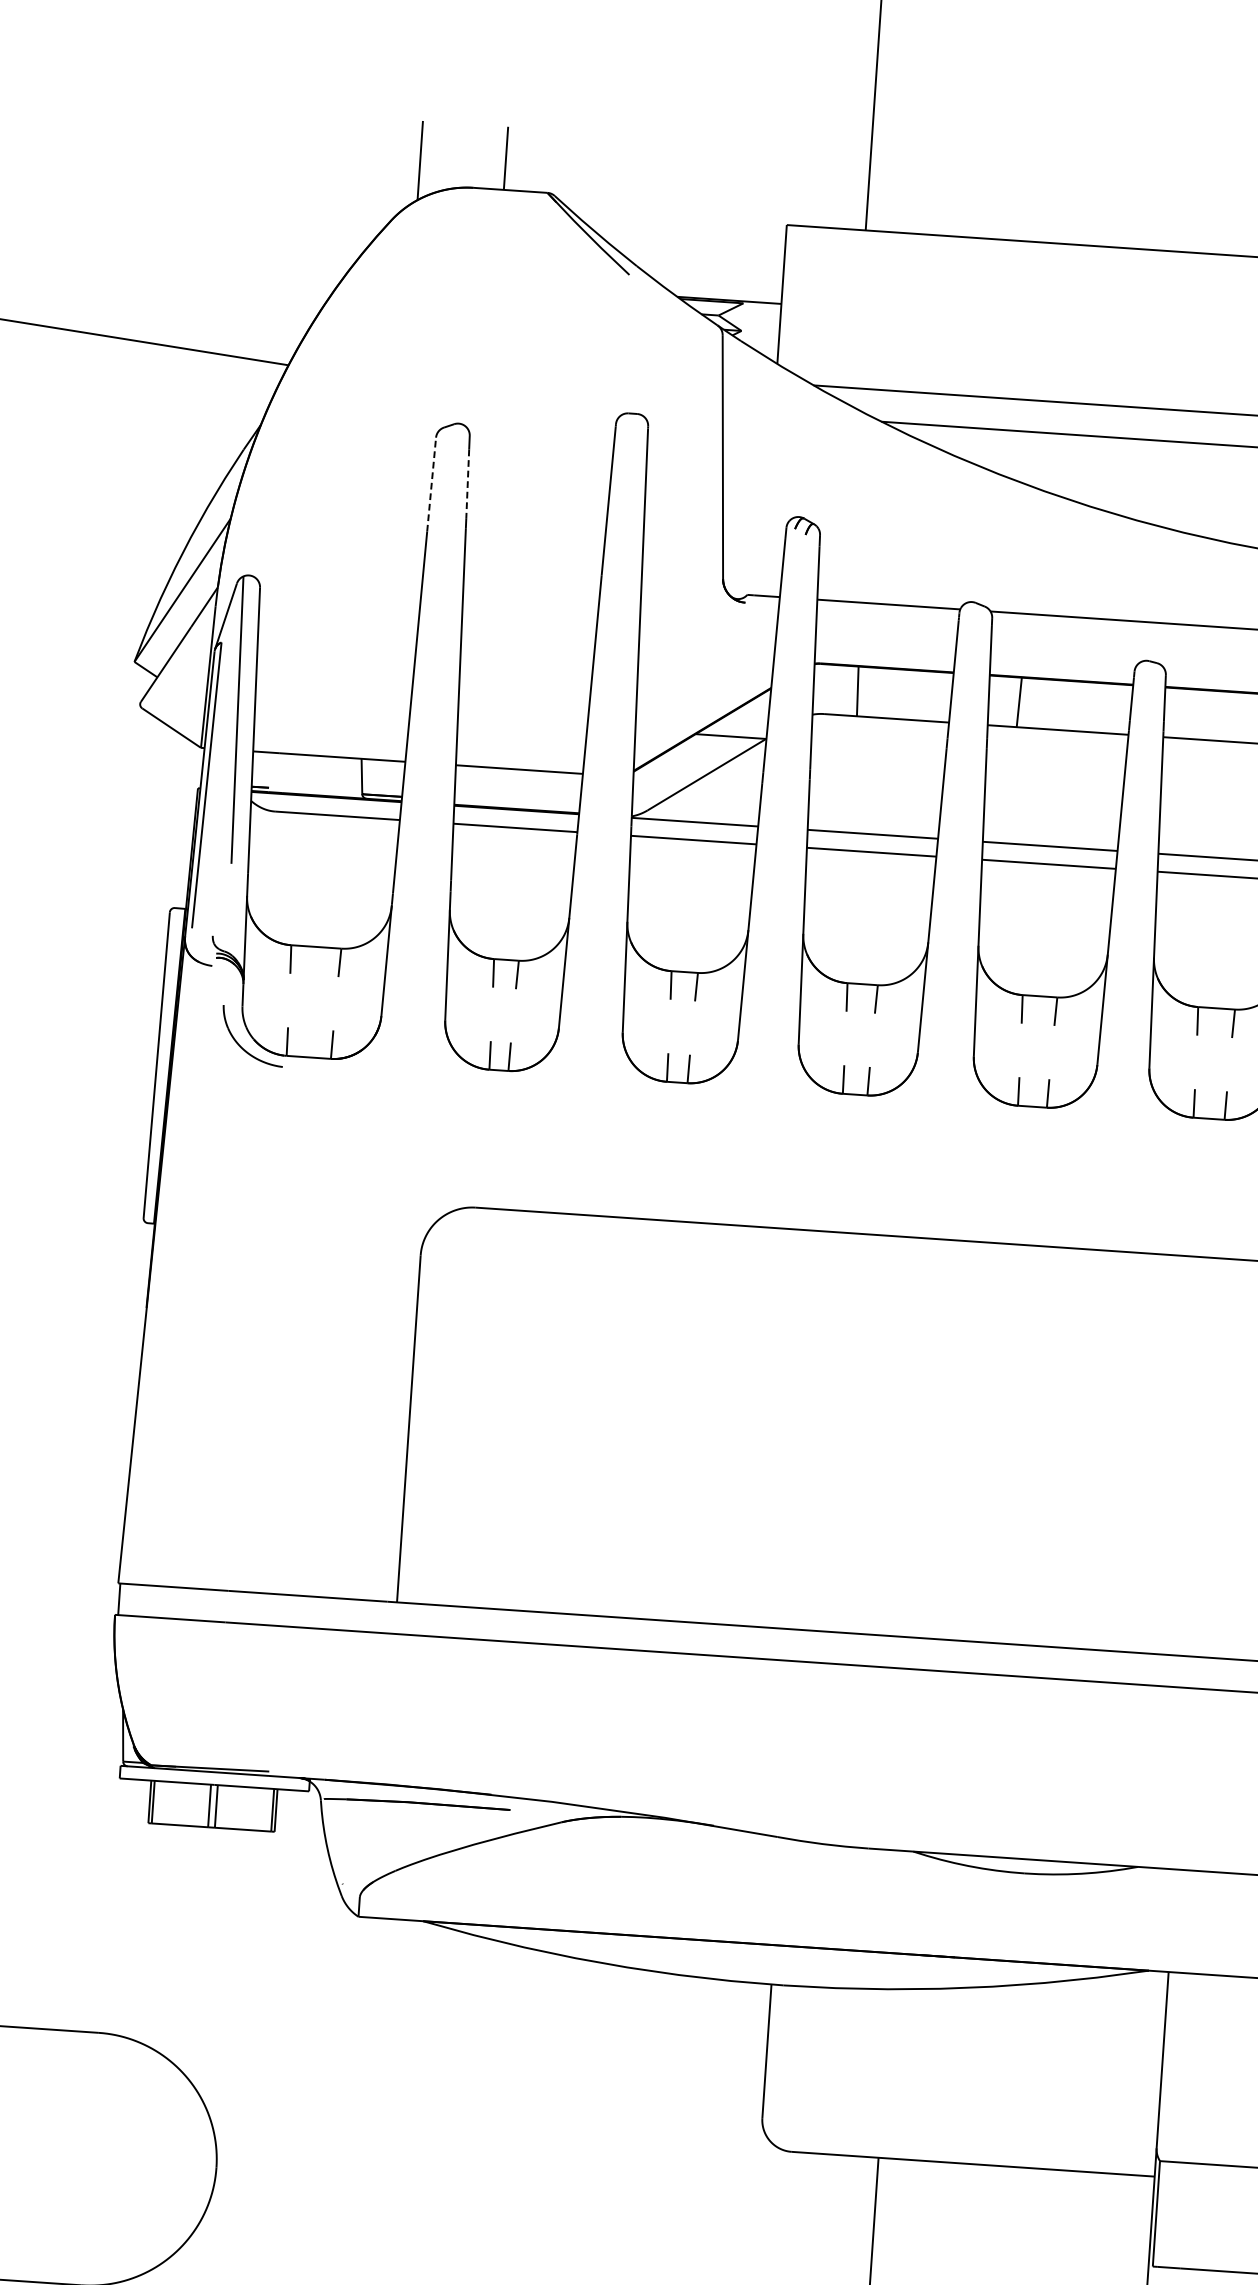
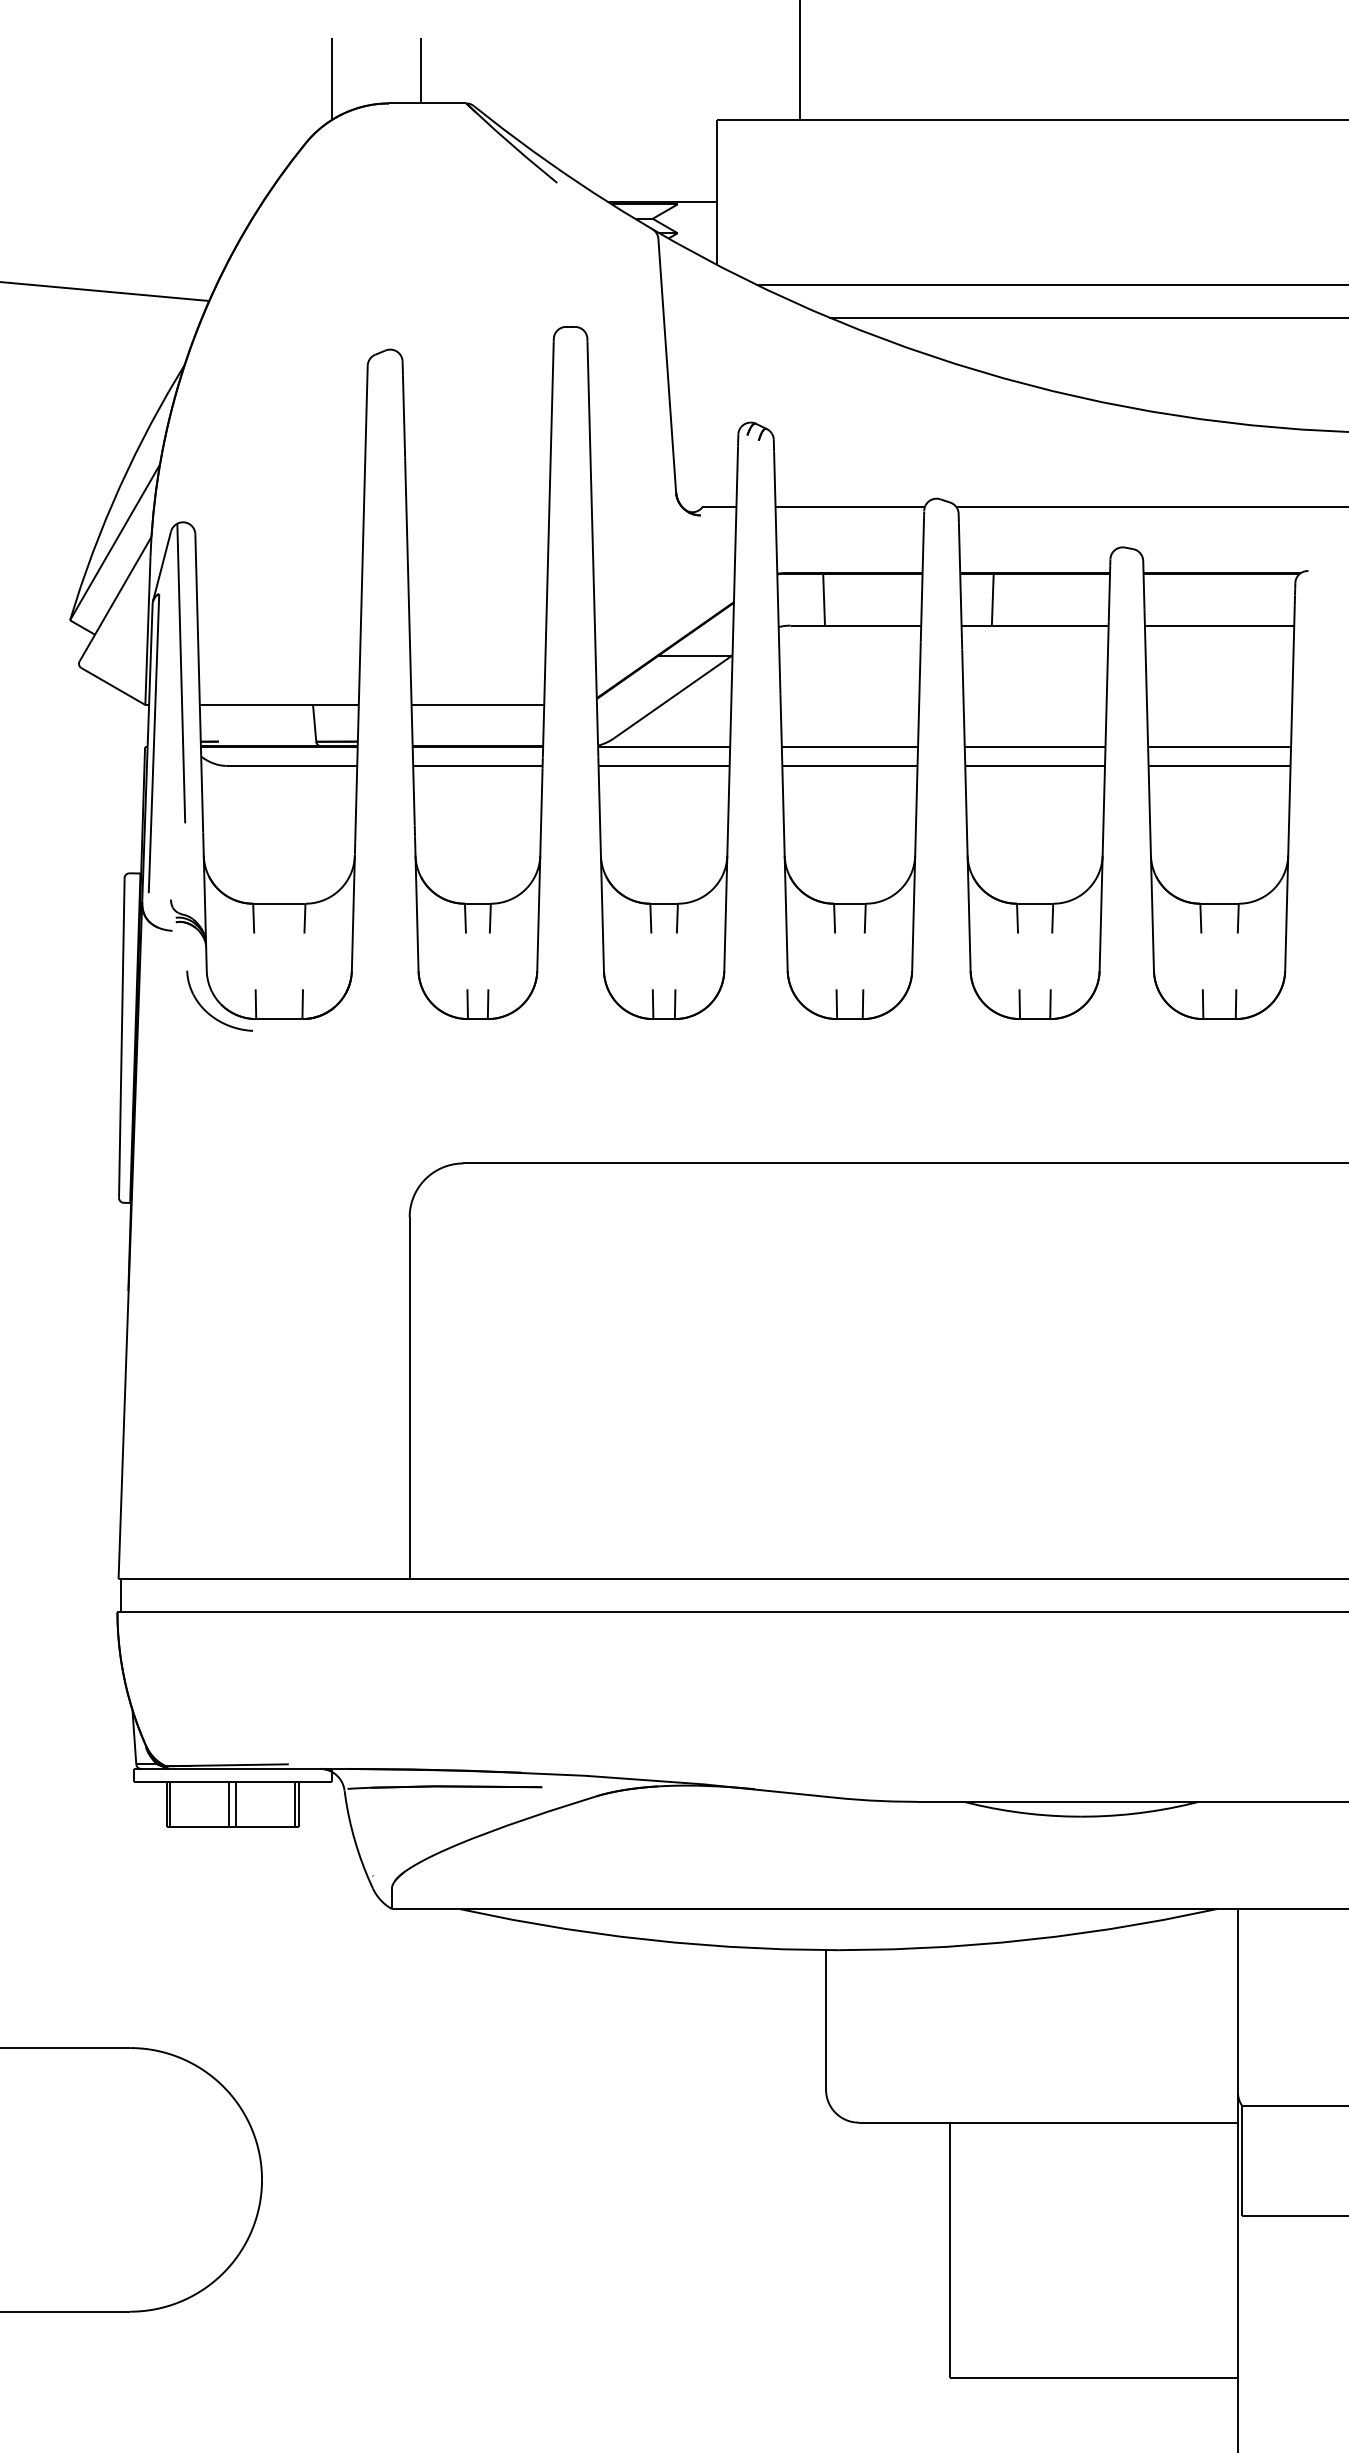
line: (431, 484) -> (366, 414), dashed -> solid
line: (467, 484) -> (403, 412), dashed -> solid

